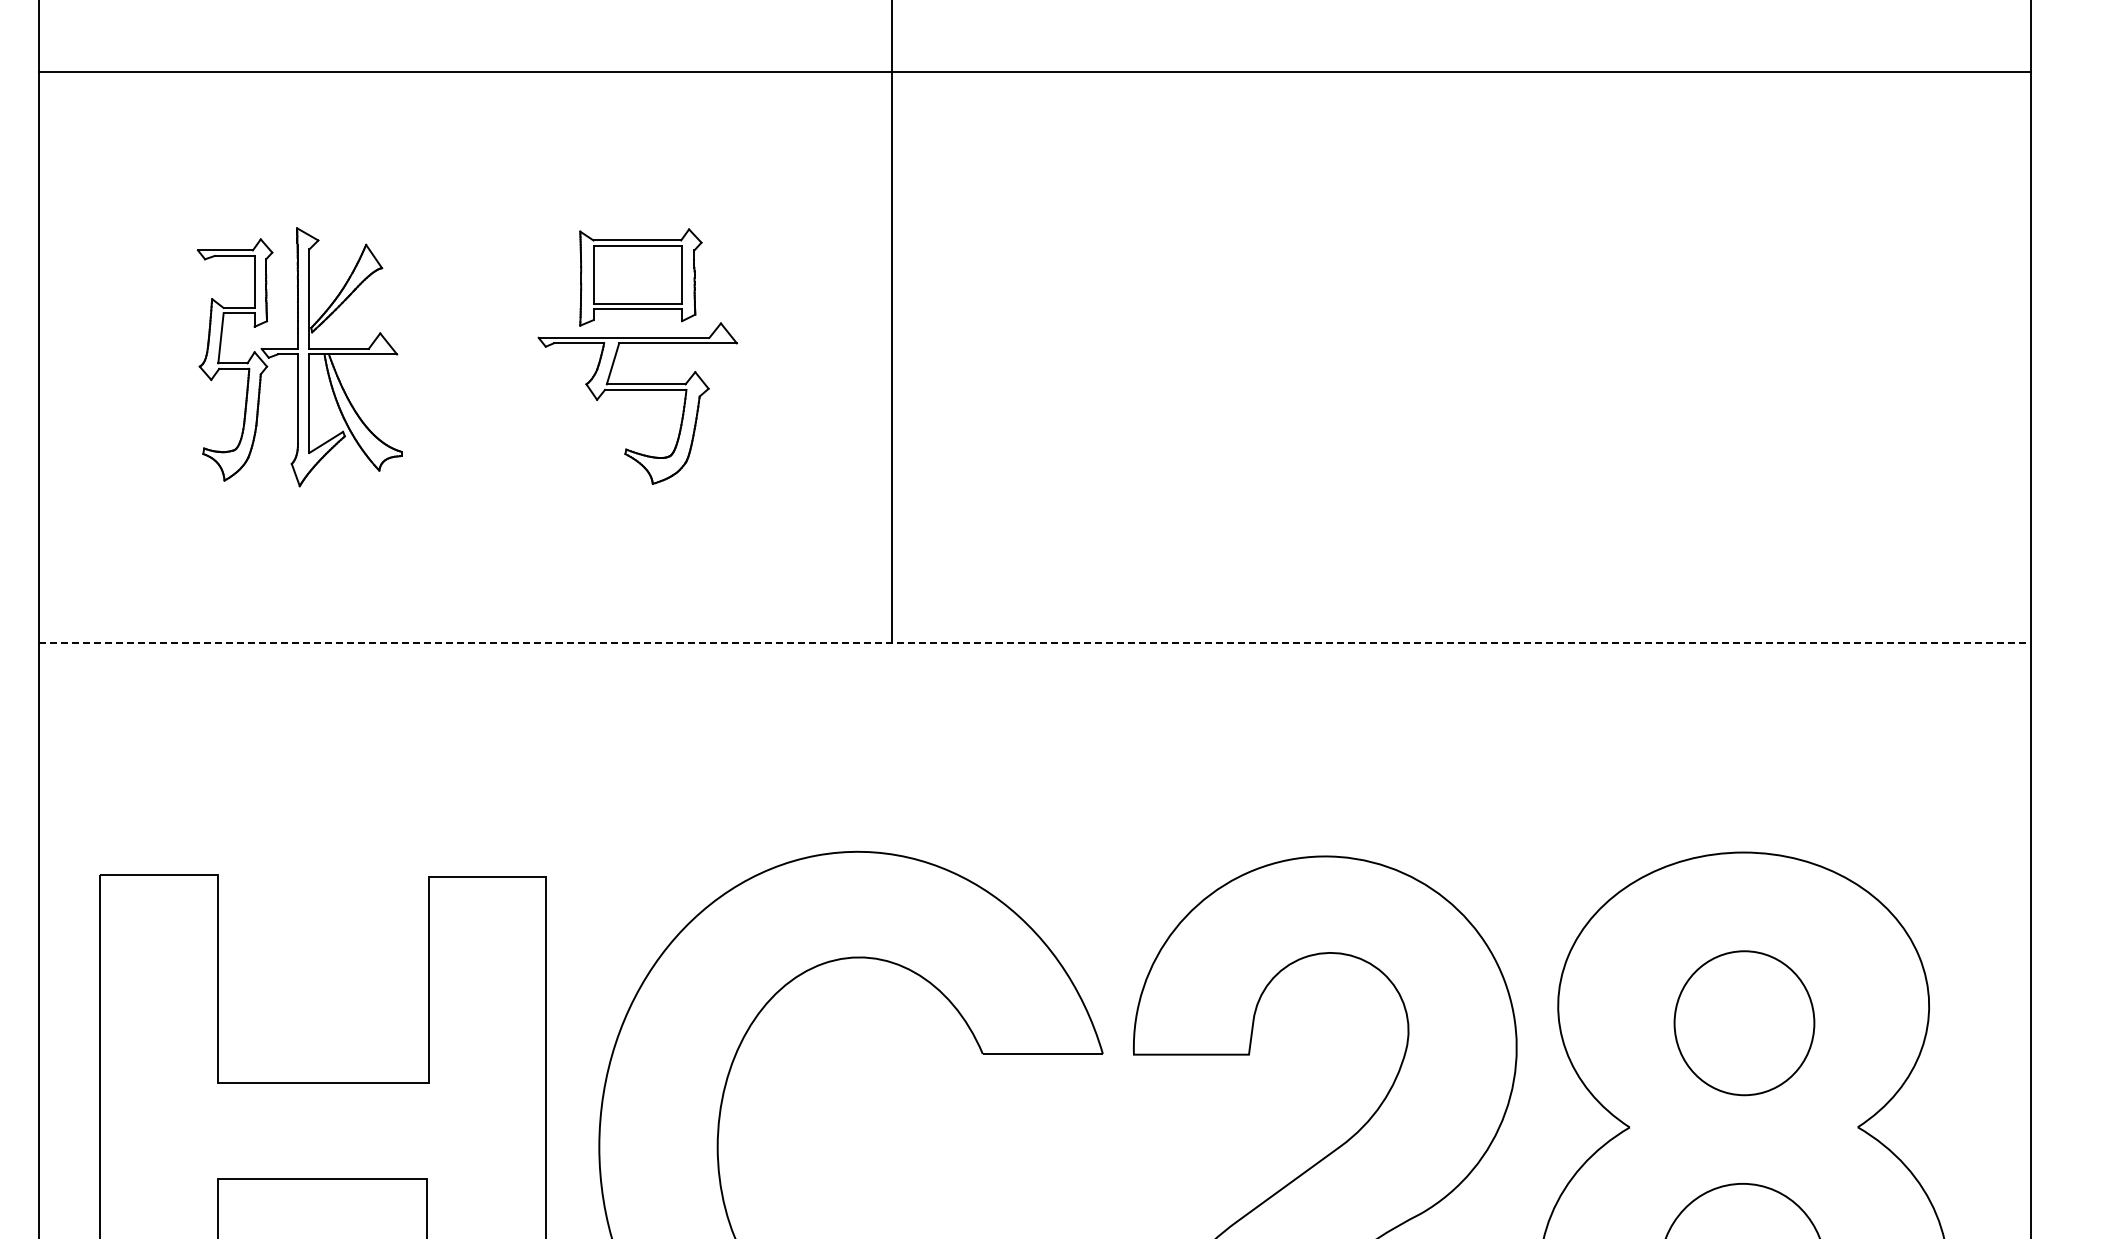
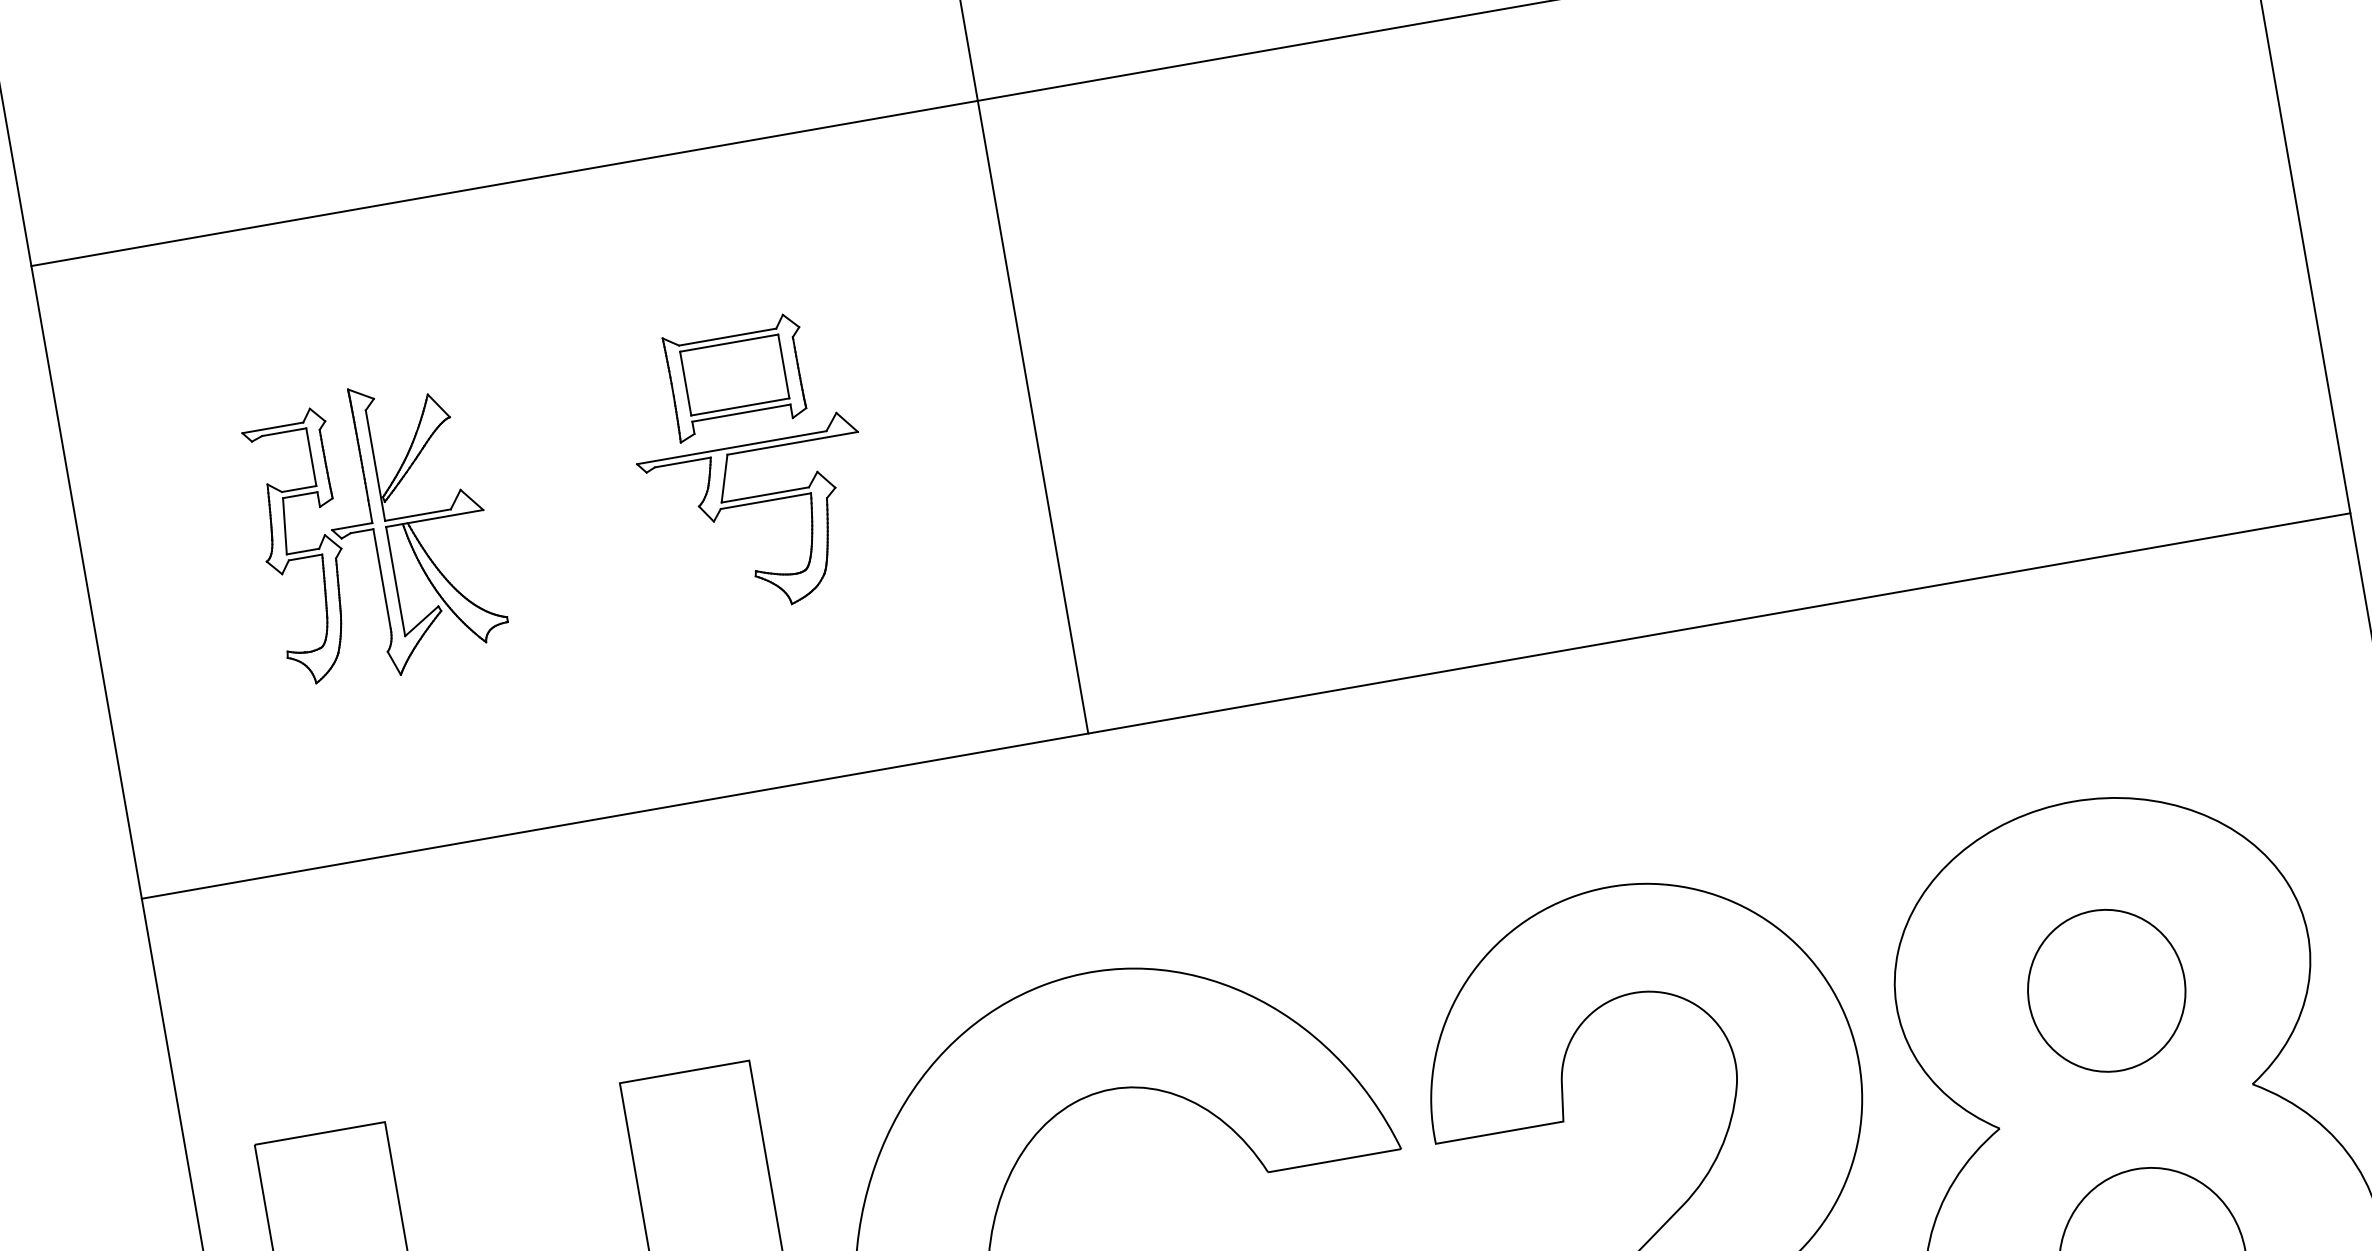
line: (1034, 642) -> (1245, 706), dashed -> solid

